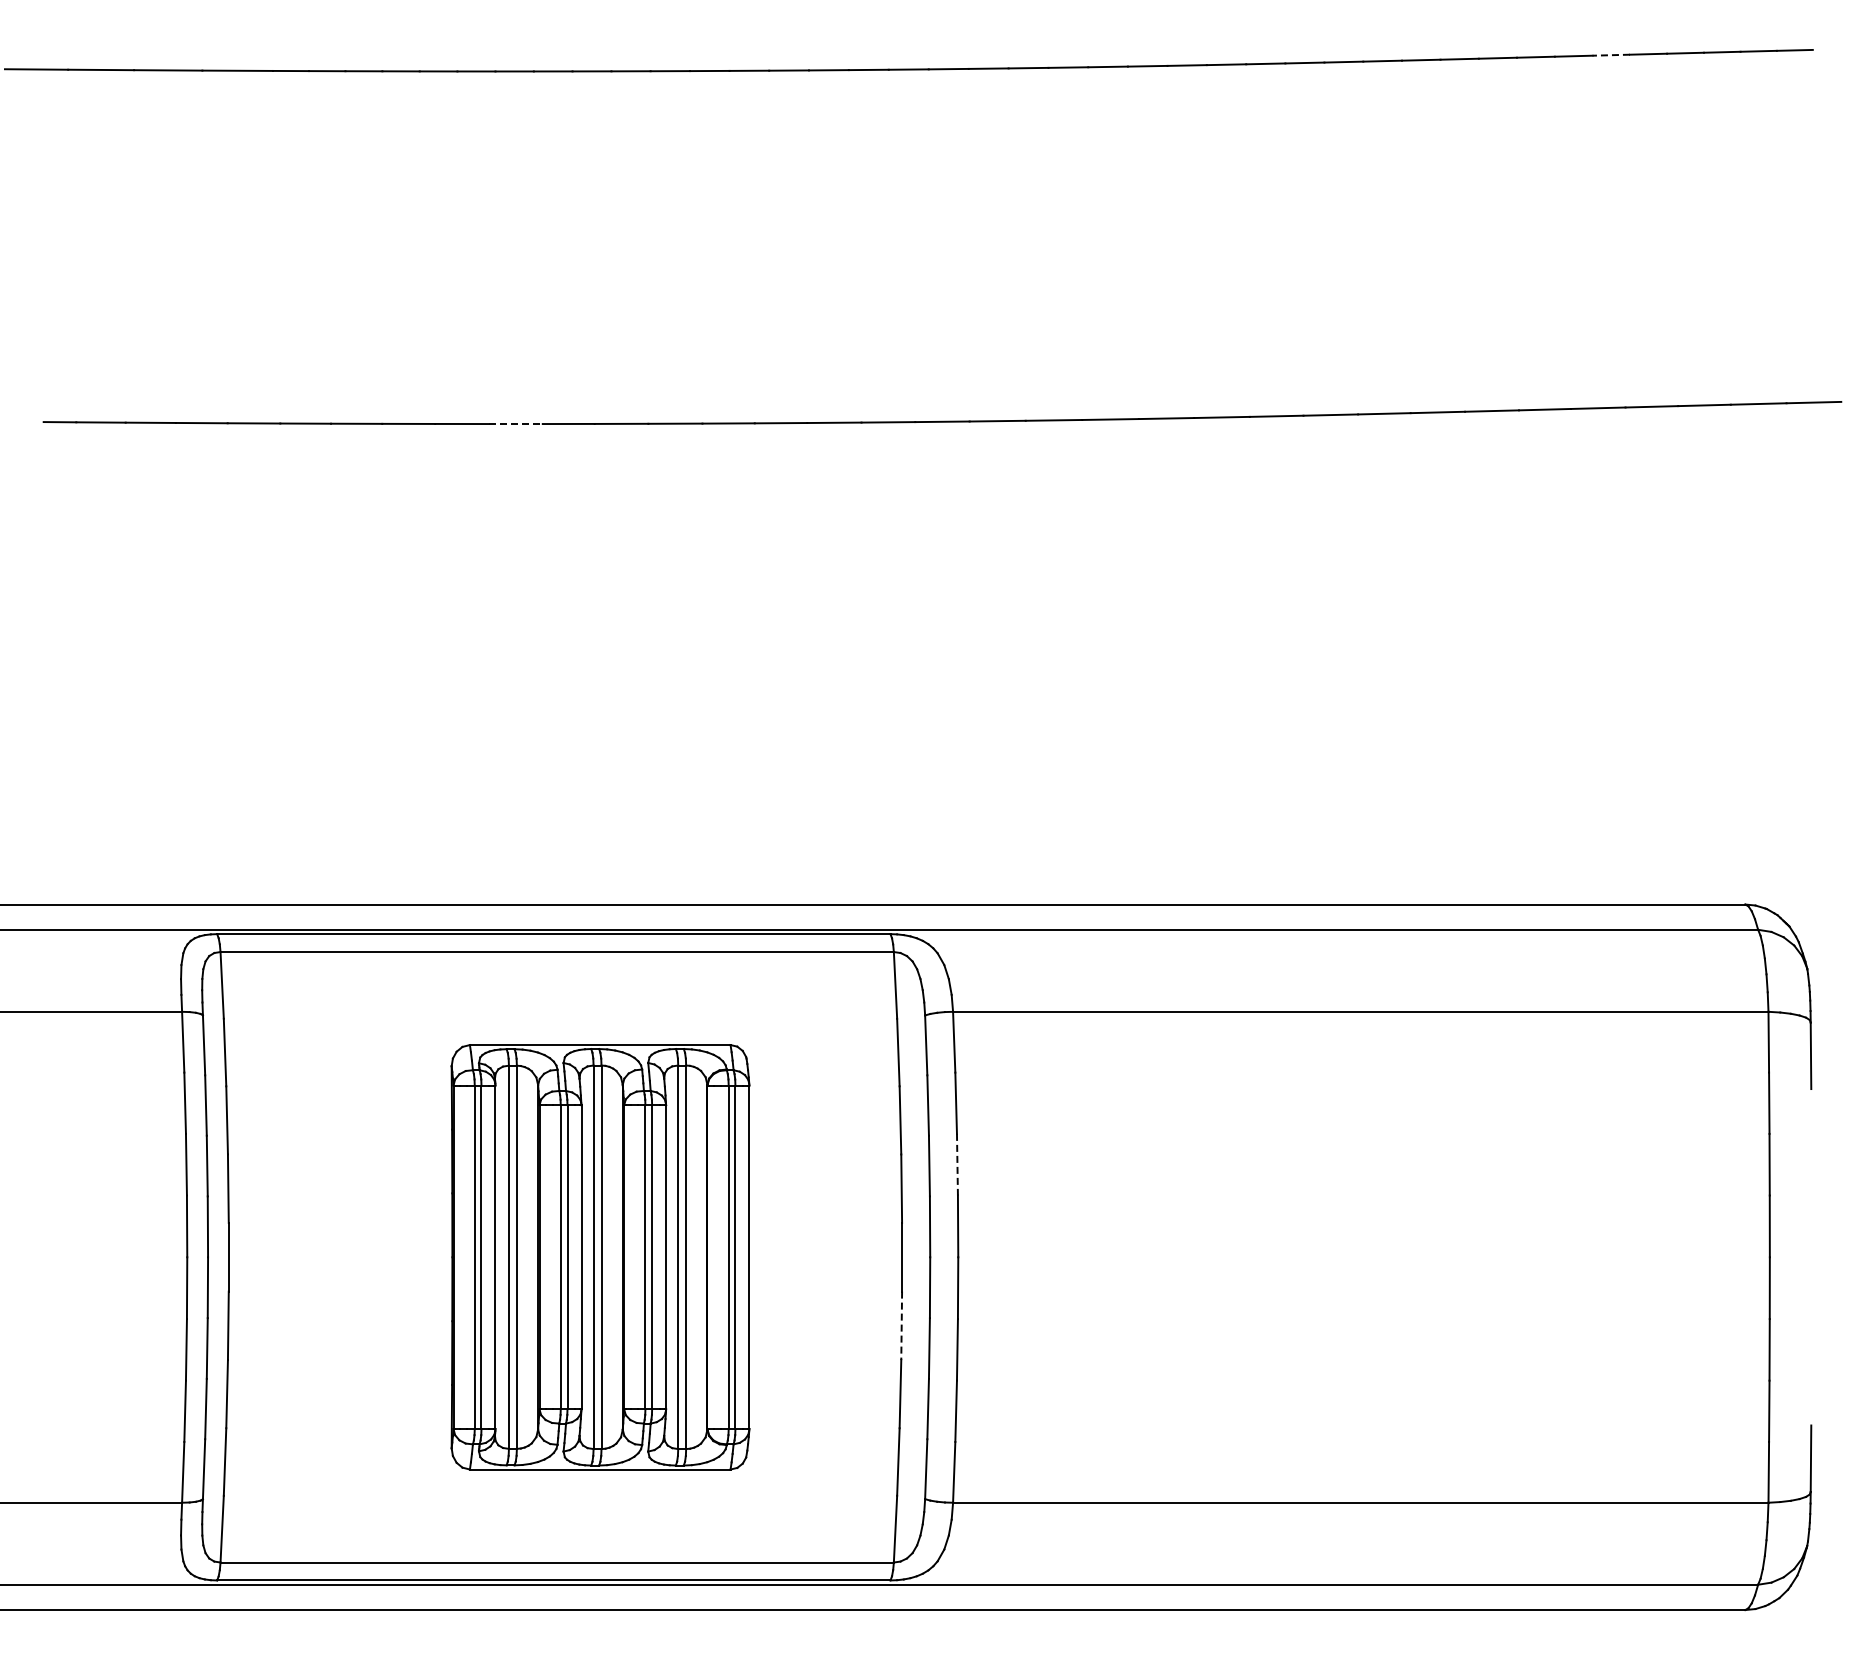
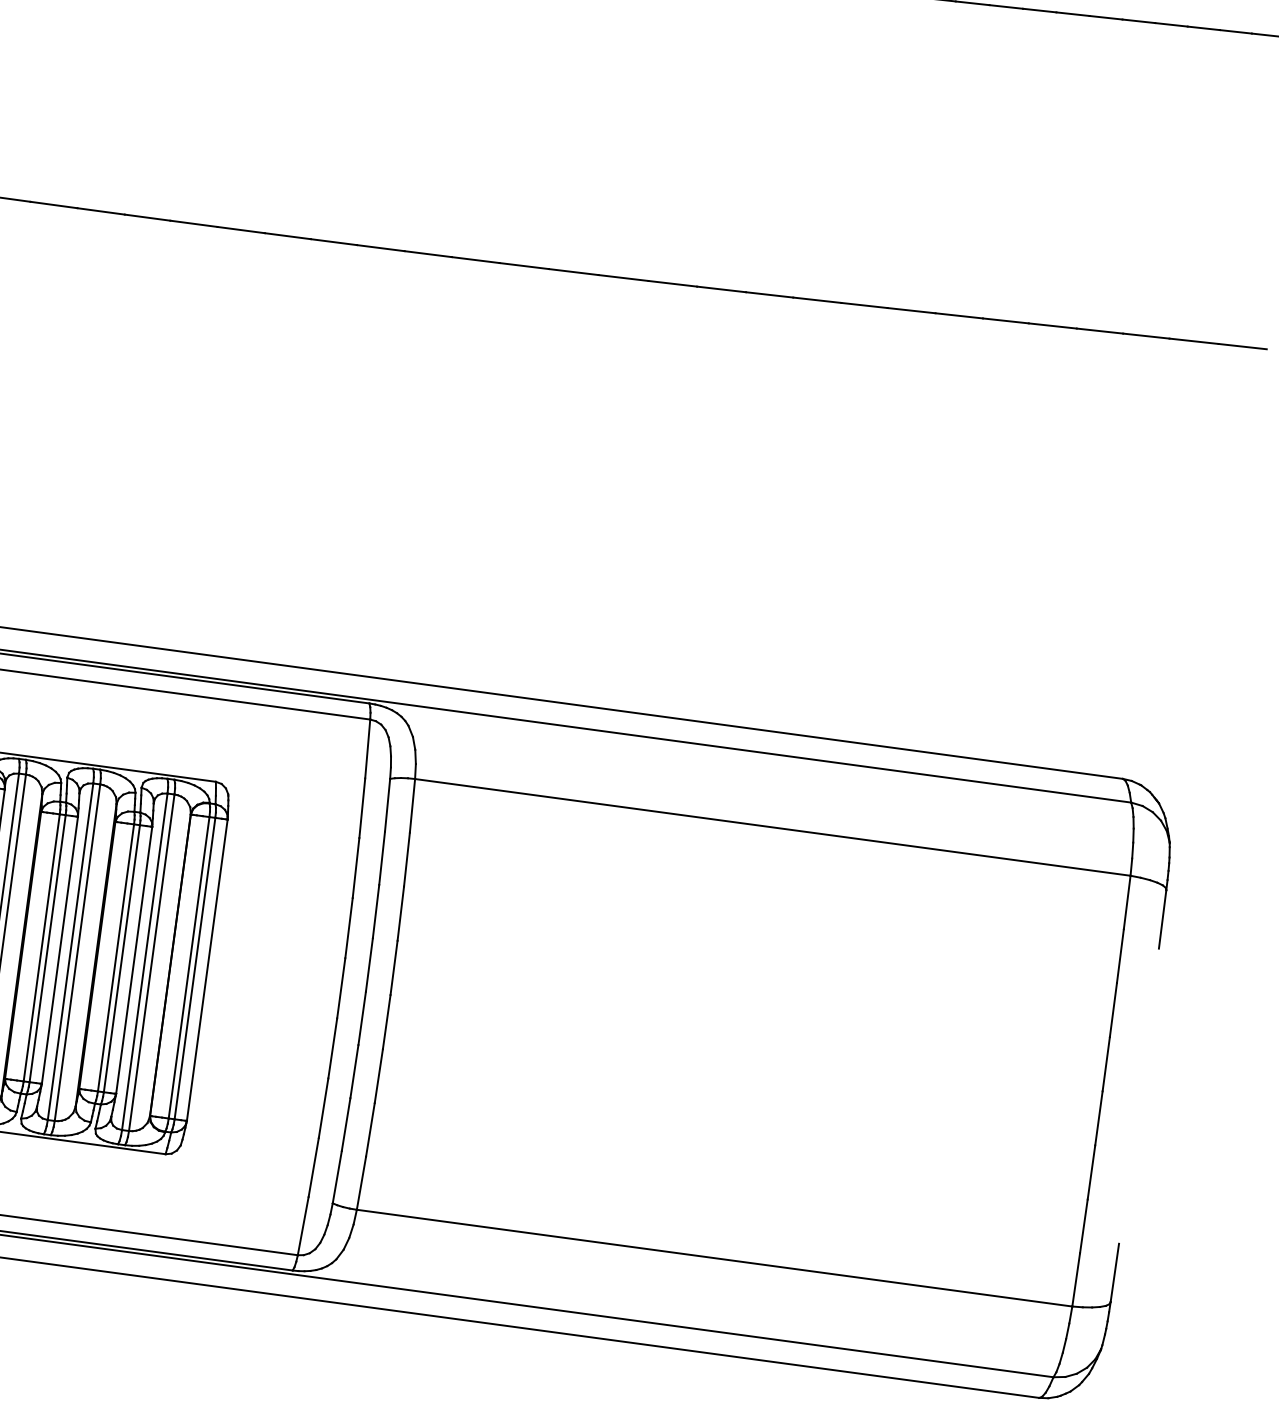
line: (1611, 55) -> (1106, 18), dashed -> solid
line: (515, 424) -> (100, 211), dashed -> solid
line: (957, 1164) -> (400, 913), dashed -> solid
line: (901, 1326) -> (332, 1049), dashed -> solid

